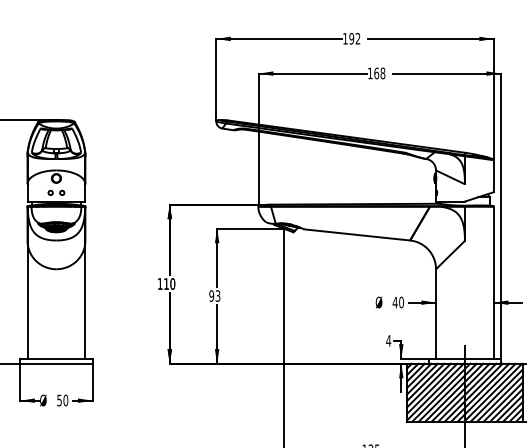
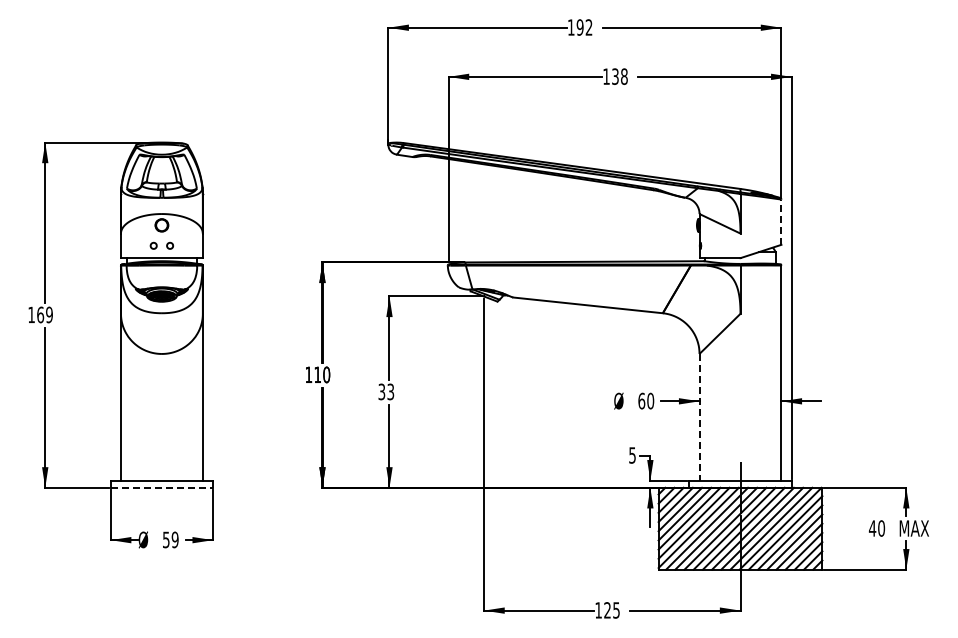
text: (376, 73) -> (615, 76), 168 -> 138
line: (493, 176) -> (781, 222), solid -> dashed
text: (211, 295) -> (381, 391), 93 -> 33
text: (395, 302) -> (641, 400), 40 -> 60
line: (435, 314) -> (699, 417), solid -> dashed
text: (388, 340) -> (632, 455), 4 -> 5
line: (56, 363) -> (162, 487), solid -> dashed
text: (65, 400) -> (174, 540), 50 -> 59

